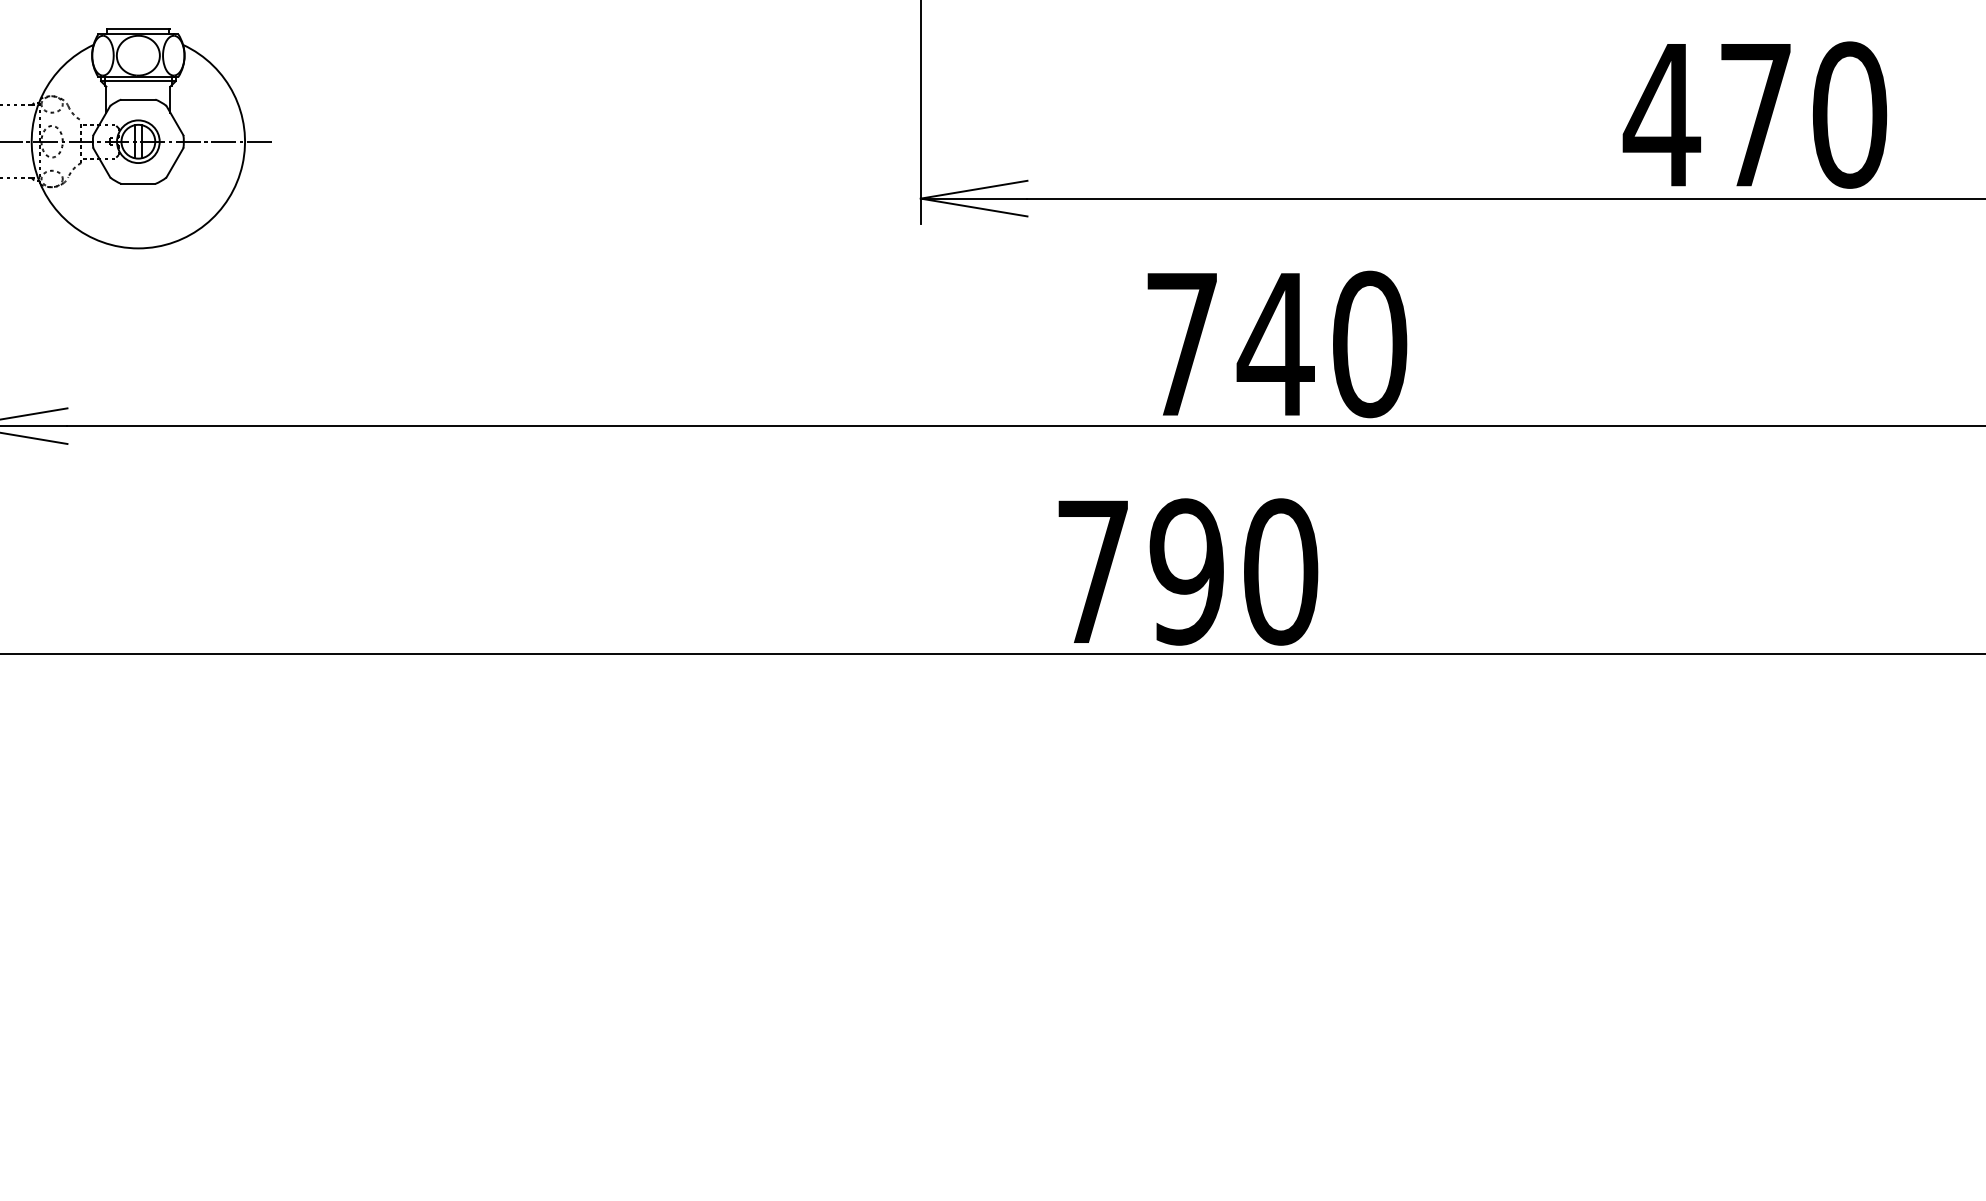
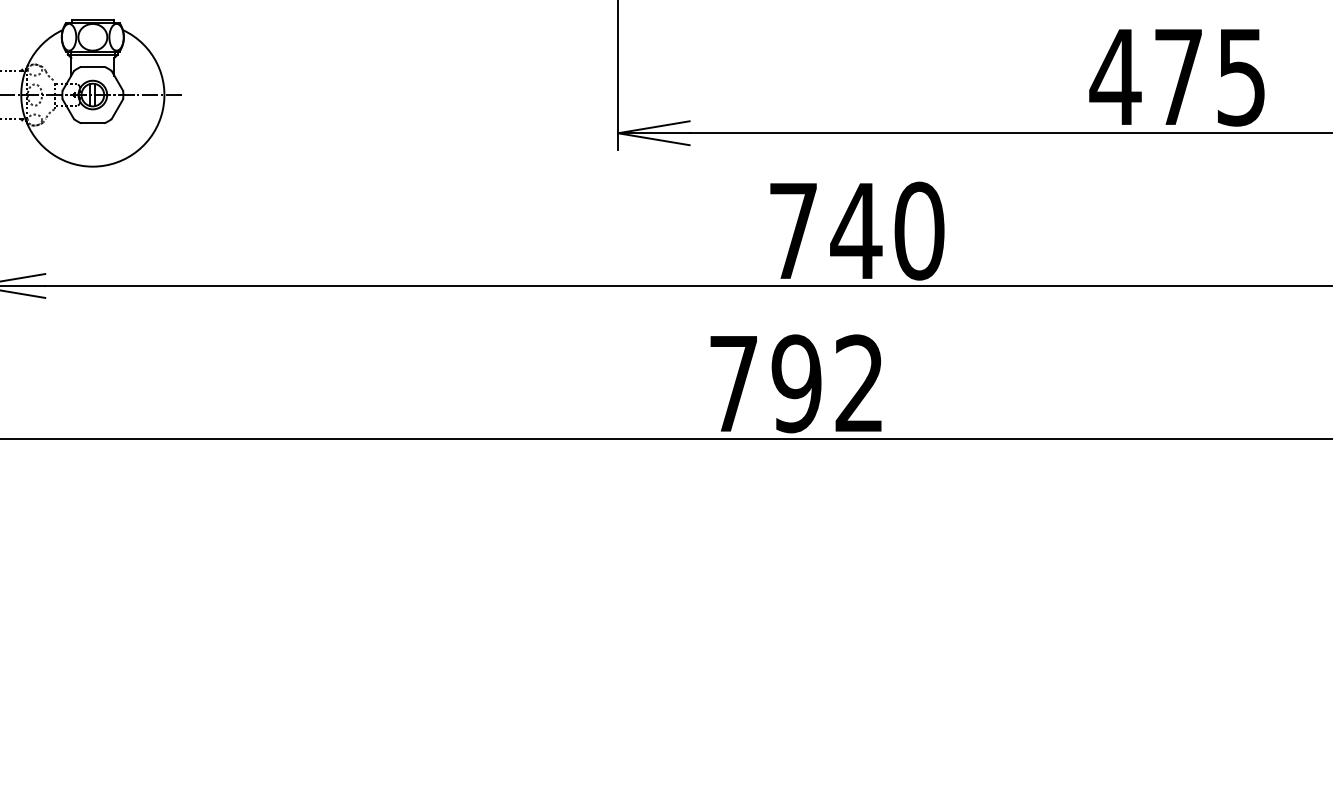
text: (1849, 114) -> (1241, 76), 470 -> 475
text: (1280, 571) -> (859, 383), 790 -> 792

